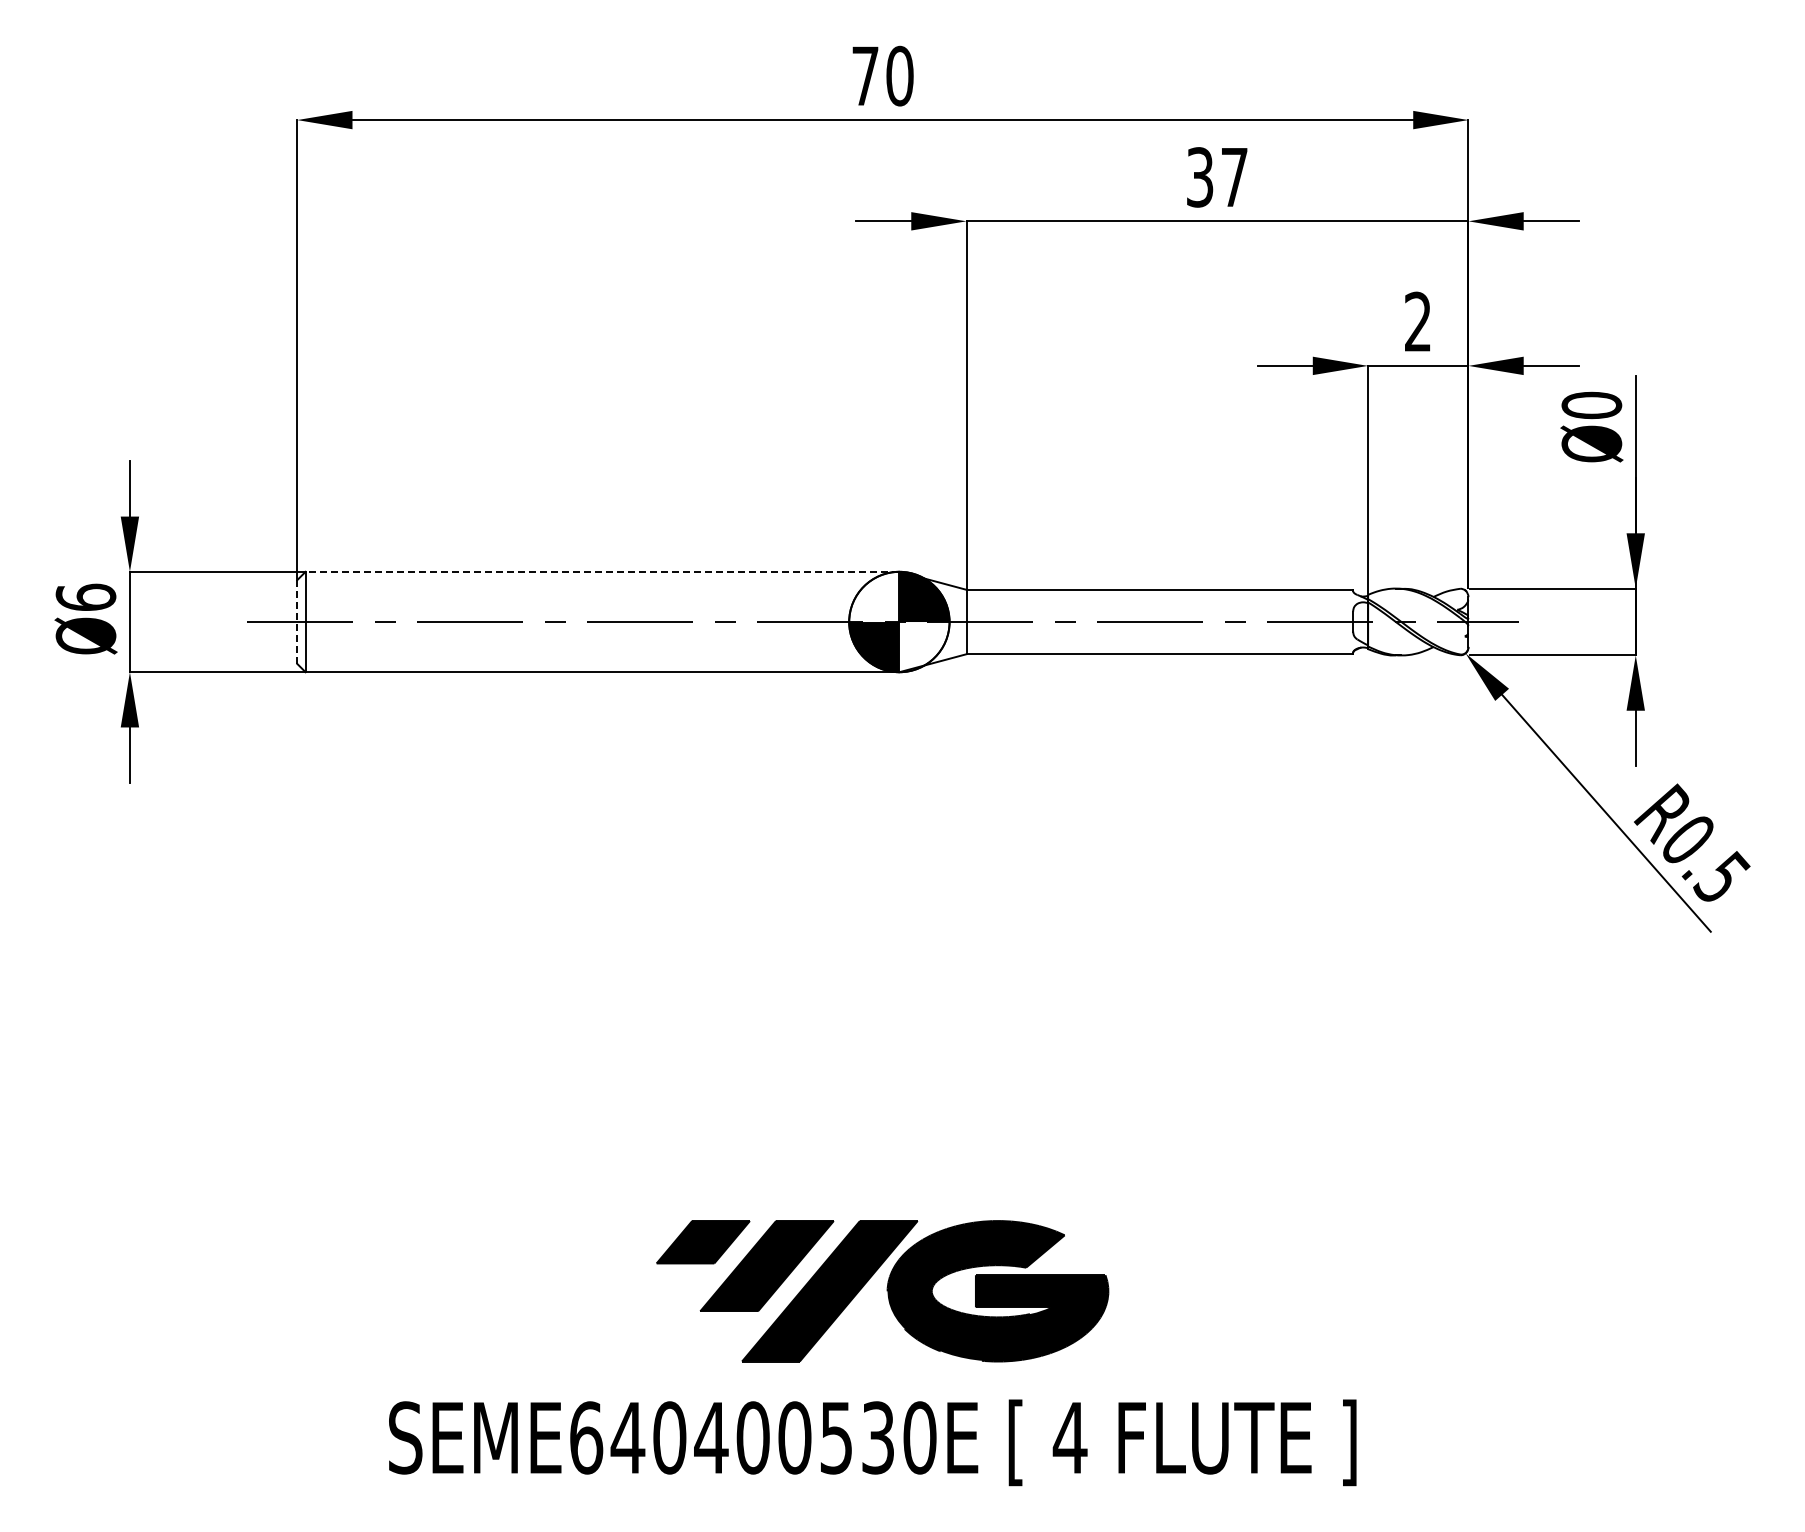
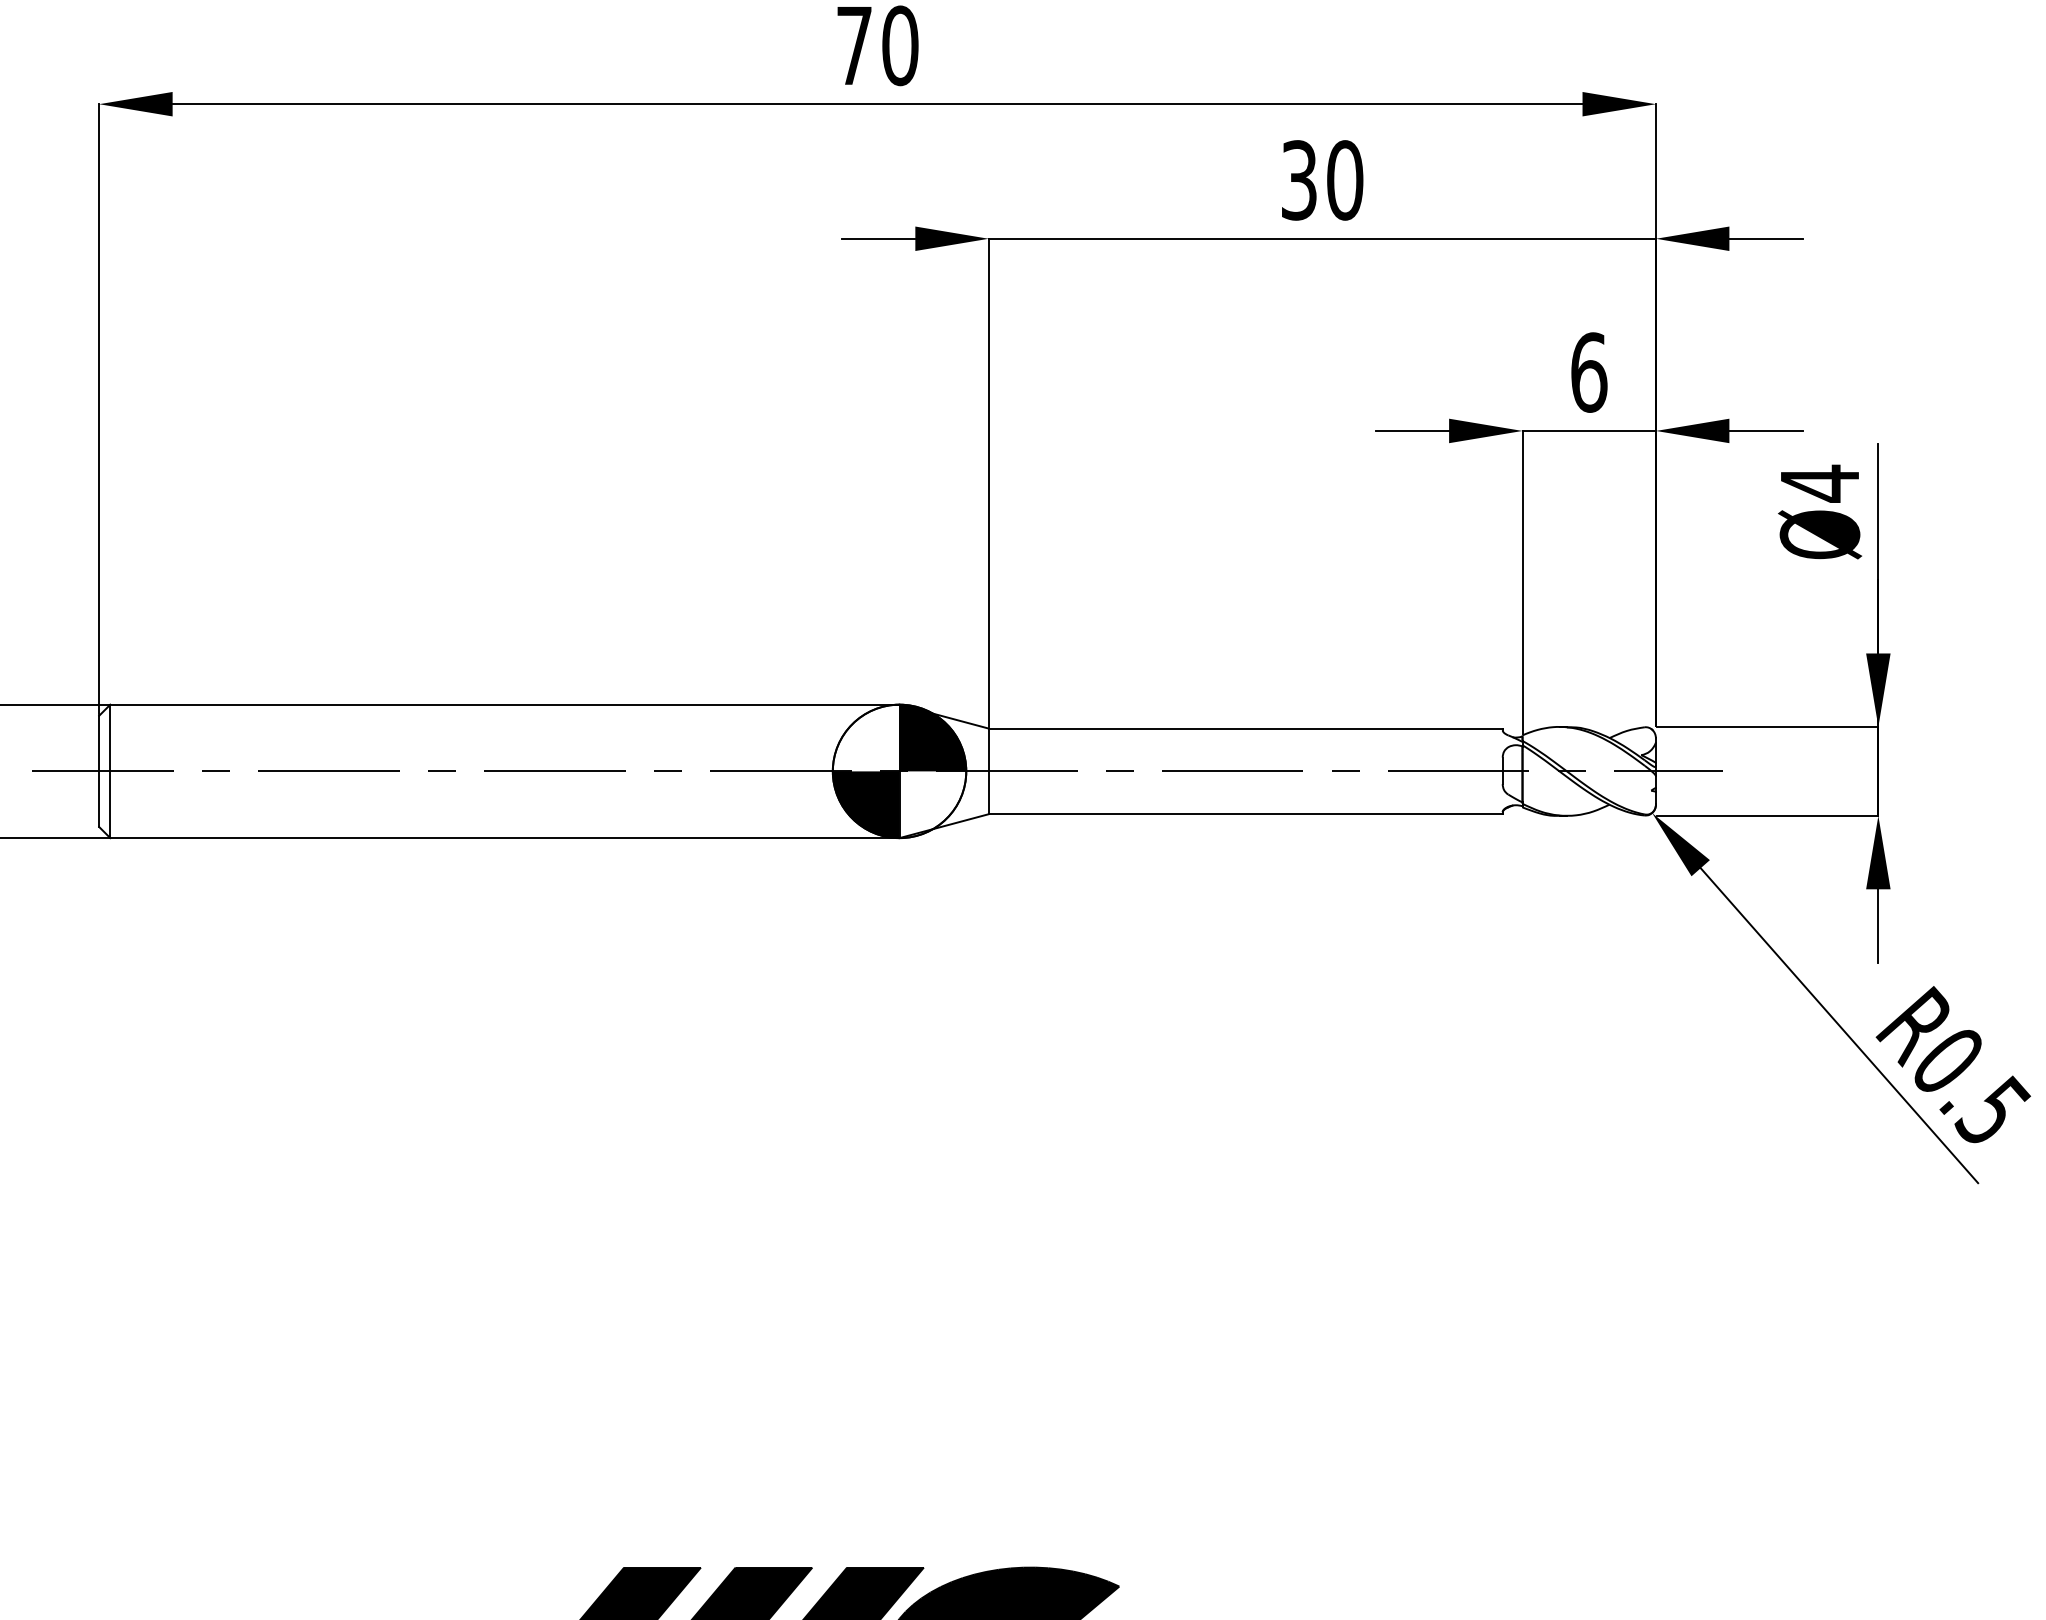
text: (1234, 177) -> (1344, 180), 37 -> 30
text: (1418, 321) -> (1589, 371), 2 -> 6
text: (1591, 405) -> (1819, 483), Ø0 -> Ø4
line: (602, 571) -> (504, 704), dashed -> solid
line: (297, 622) -> (99, 772), dashed -> solid

